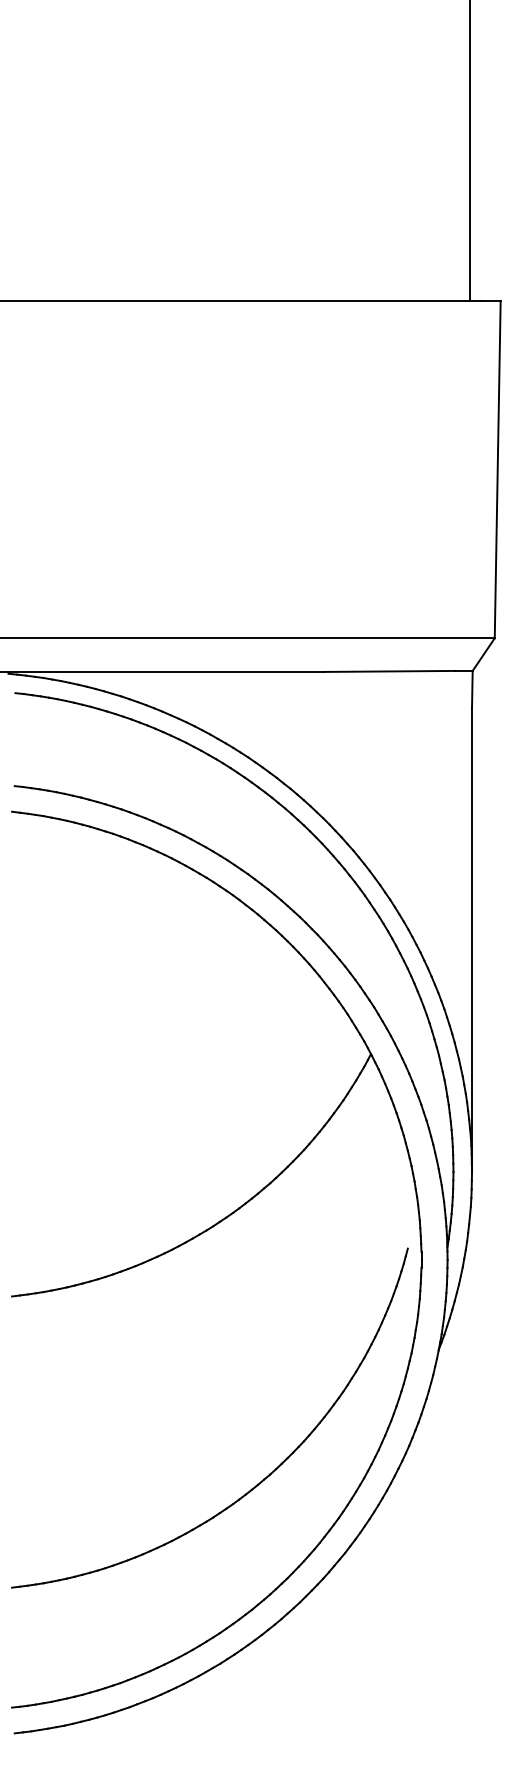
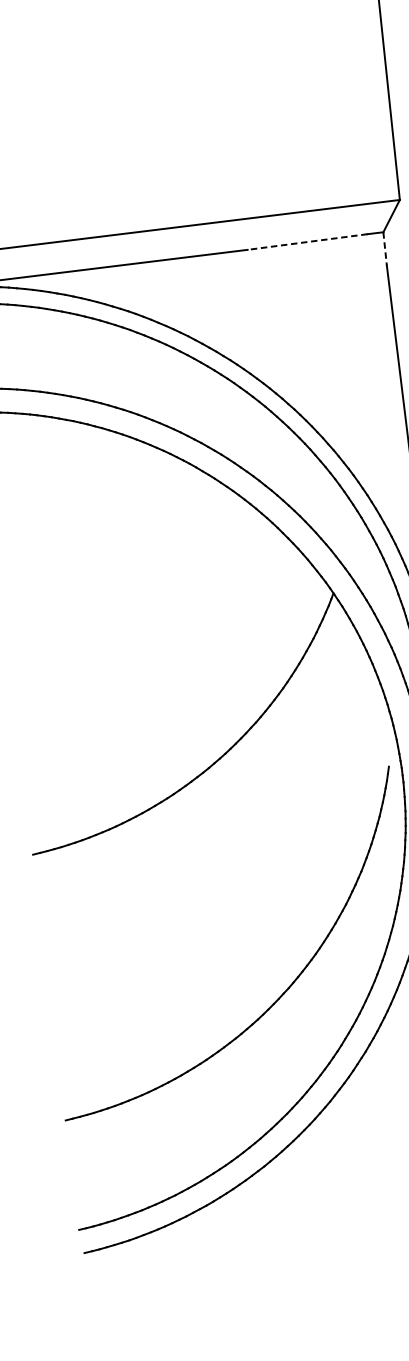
line: (389, 671) -> (307, 242), solid -> dashed
line: (472, 689) -> (385, 249), solid -> dashed

